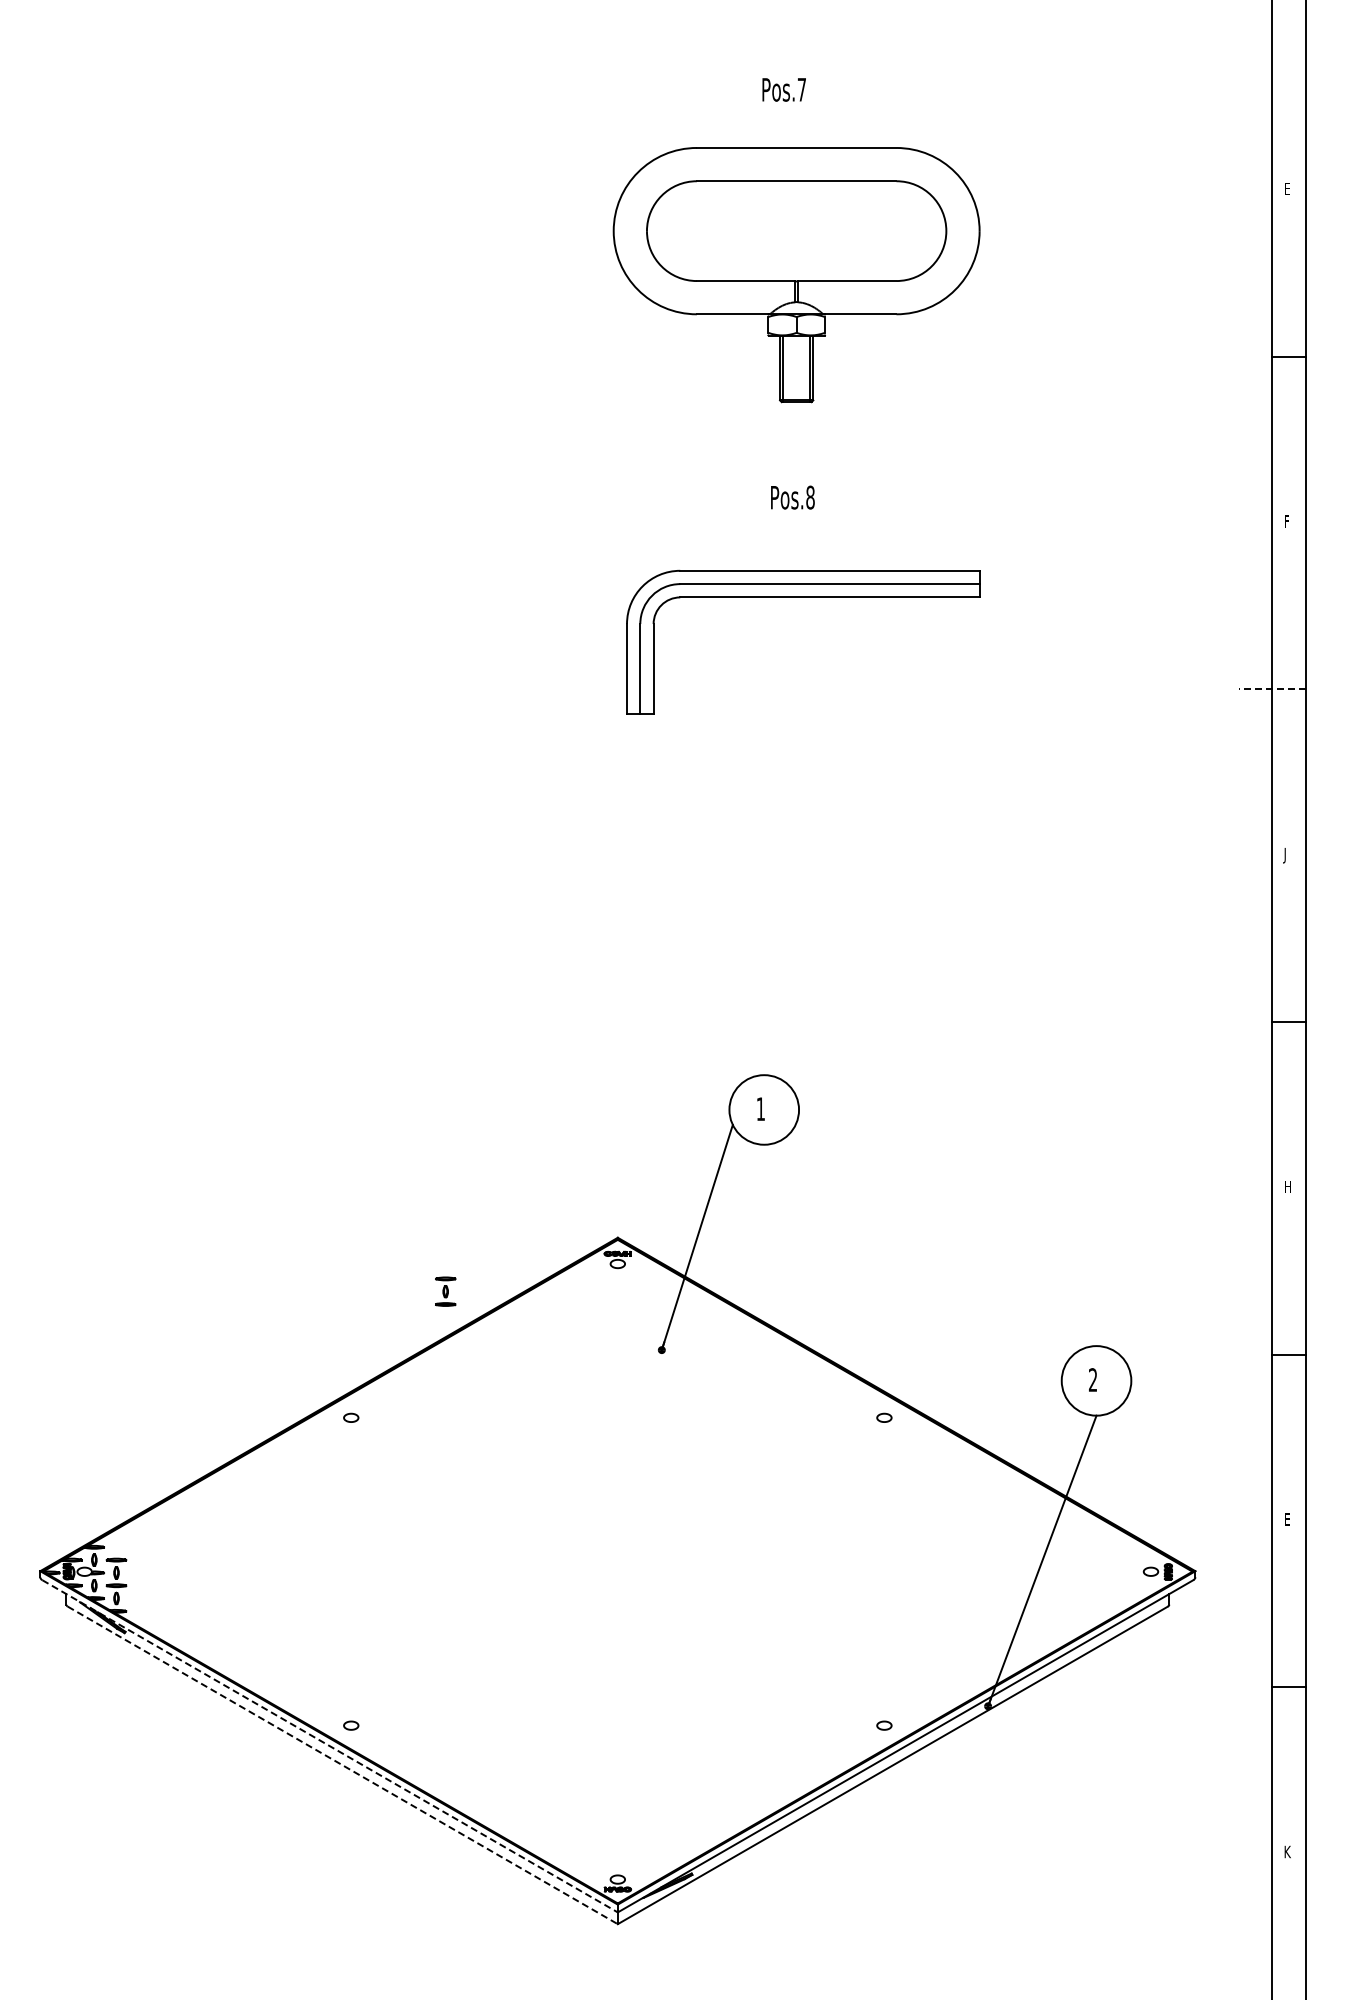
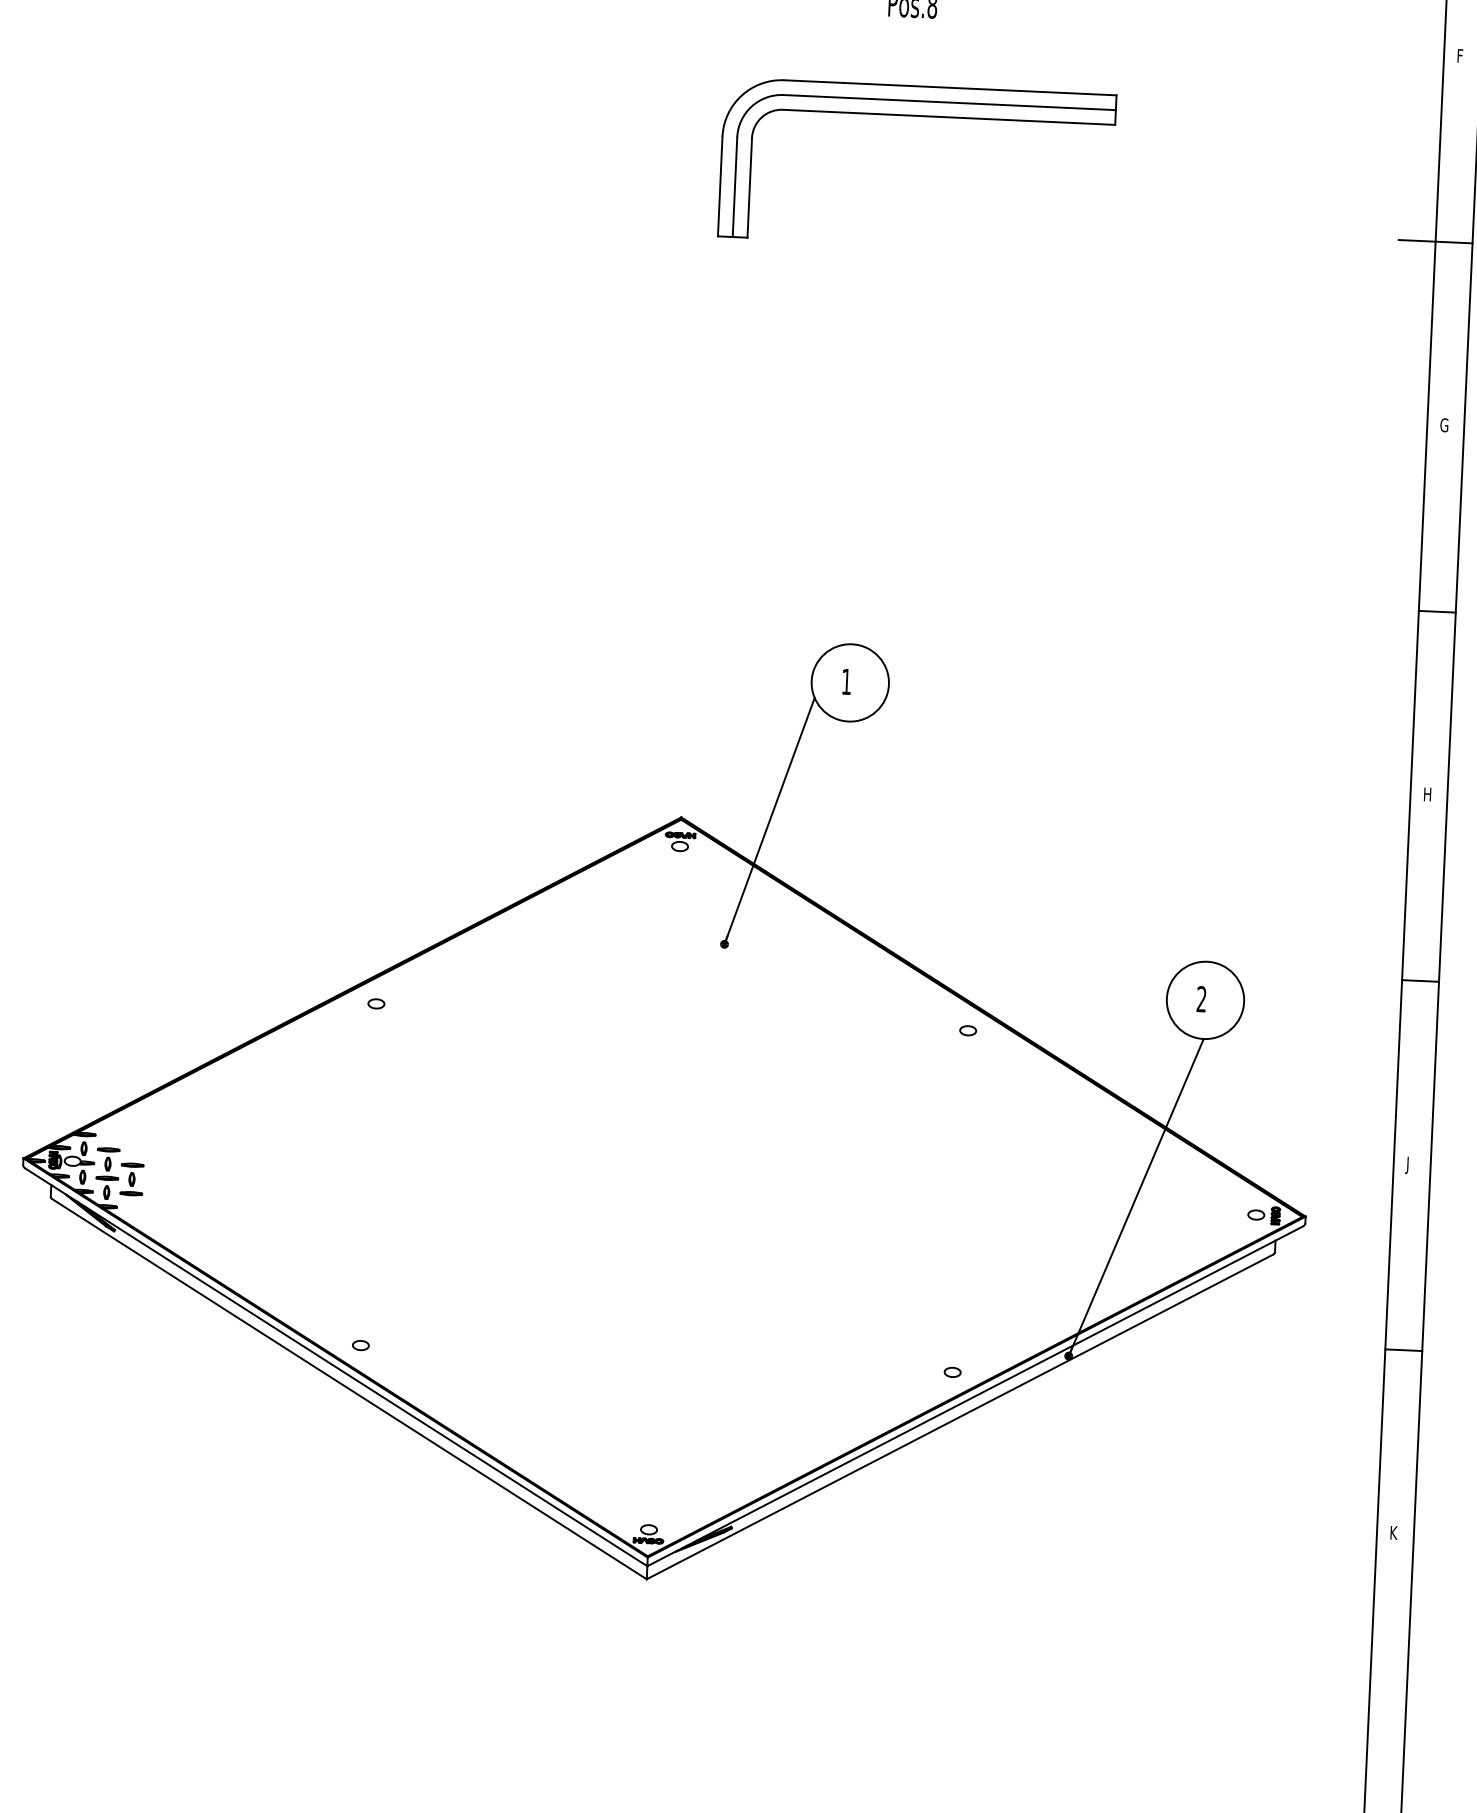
line: (1271, 689) -> (1434, 241), dashed -> solid
text: (1287, 855) -> (1443, 426), J -> G
part: (445, 1291) -> (131, 1179), moved
text: (1286, 1520) -> (1409, 1164), E -> J
line: (330, 1746) -> (336, 1367), dashed -> solid
line: (342, 1765) -> (349, 1389), dashed -> solid

